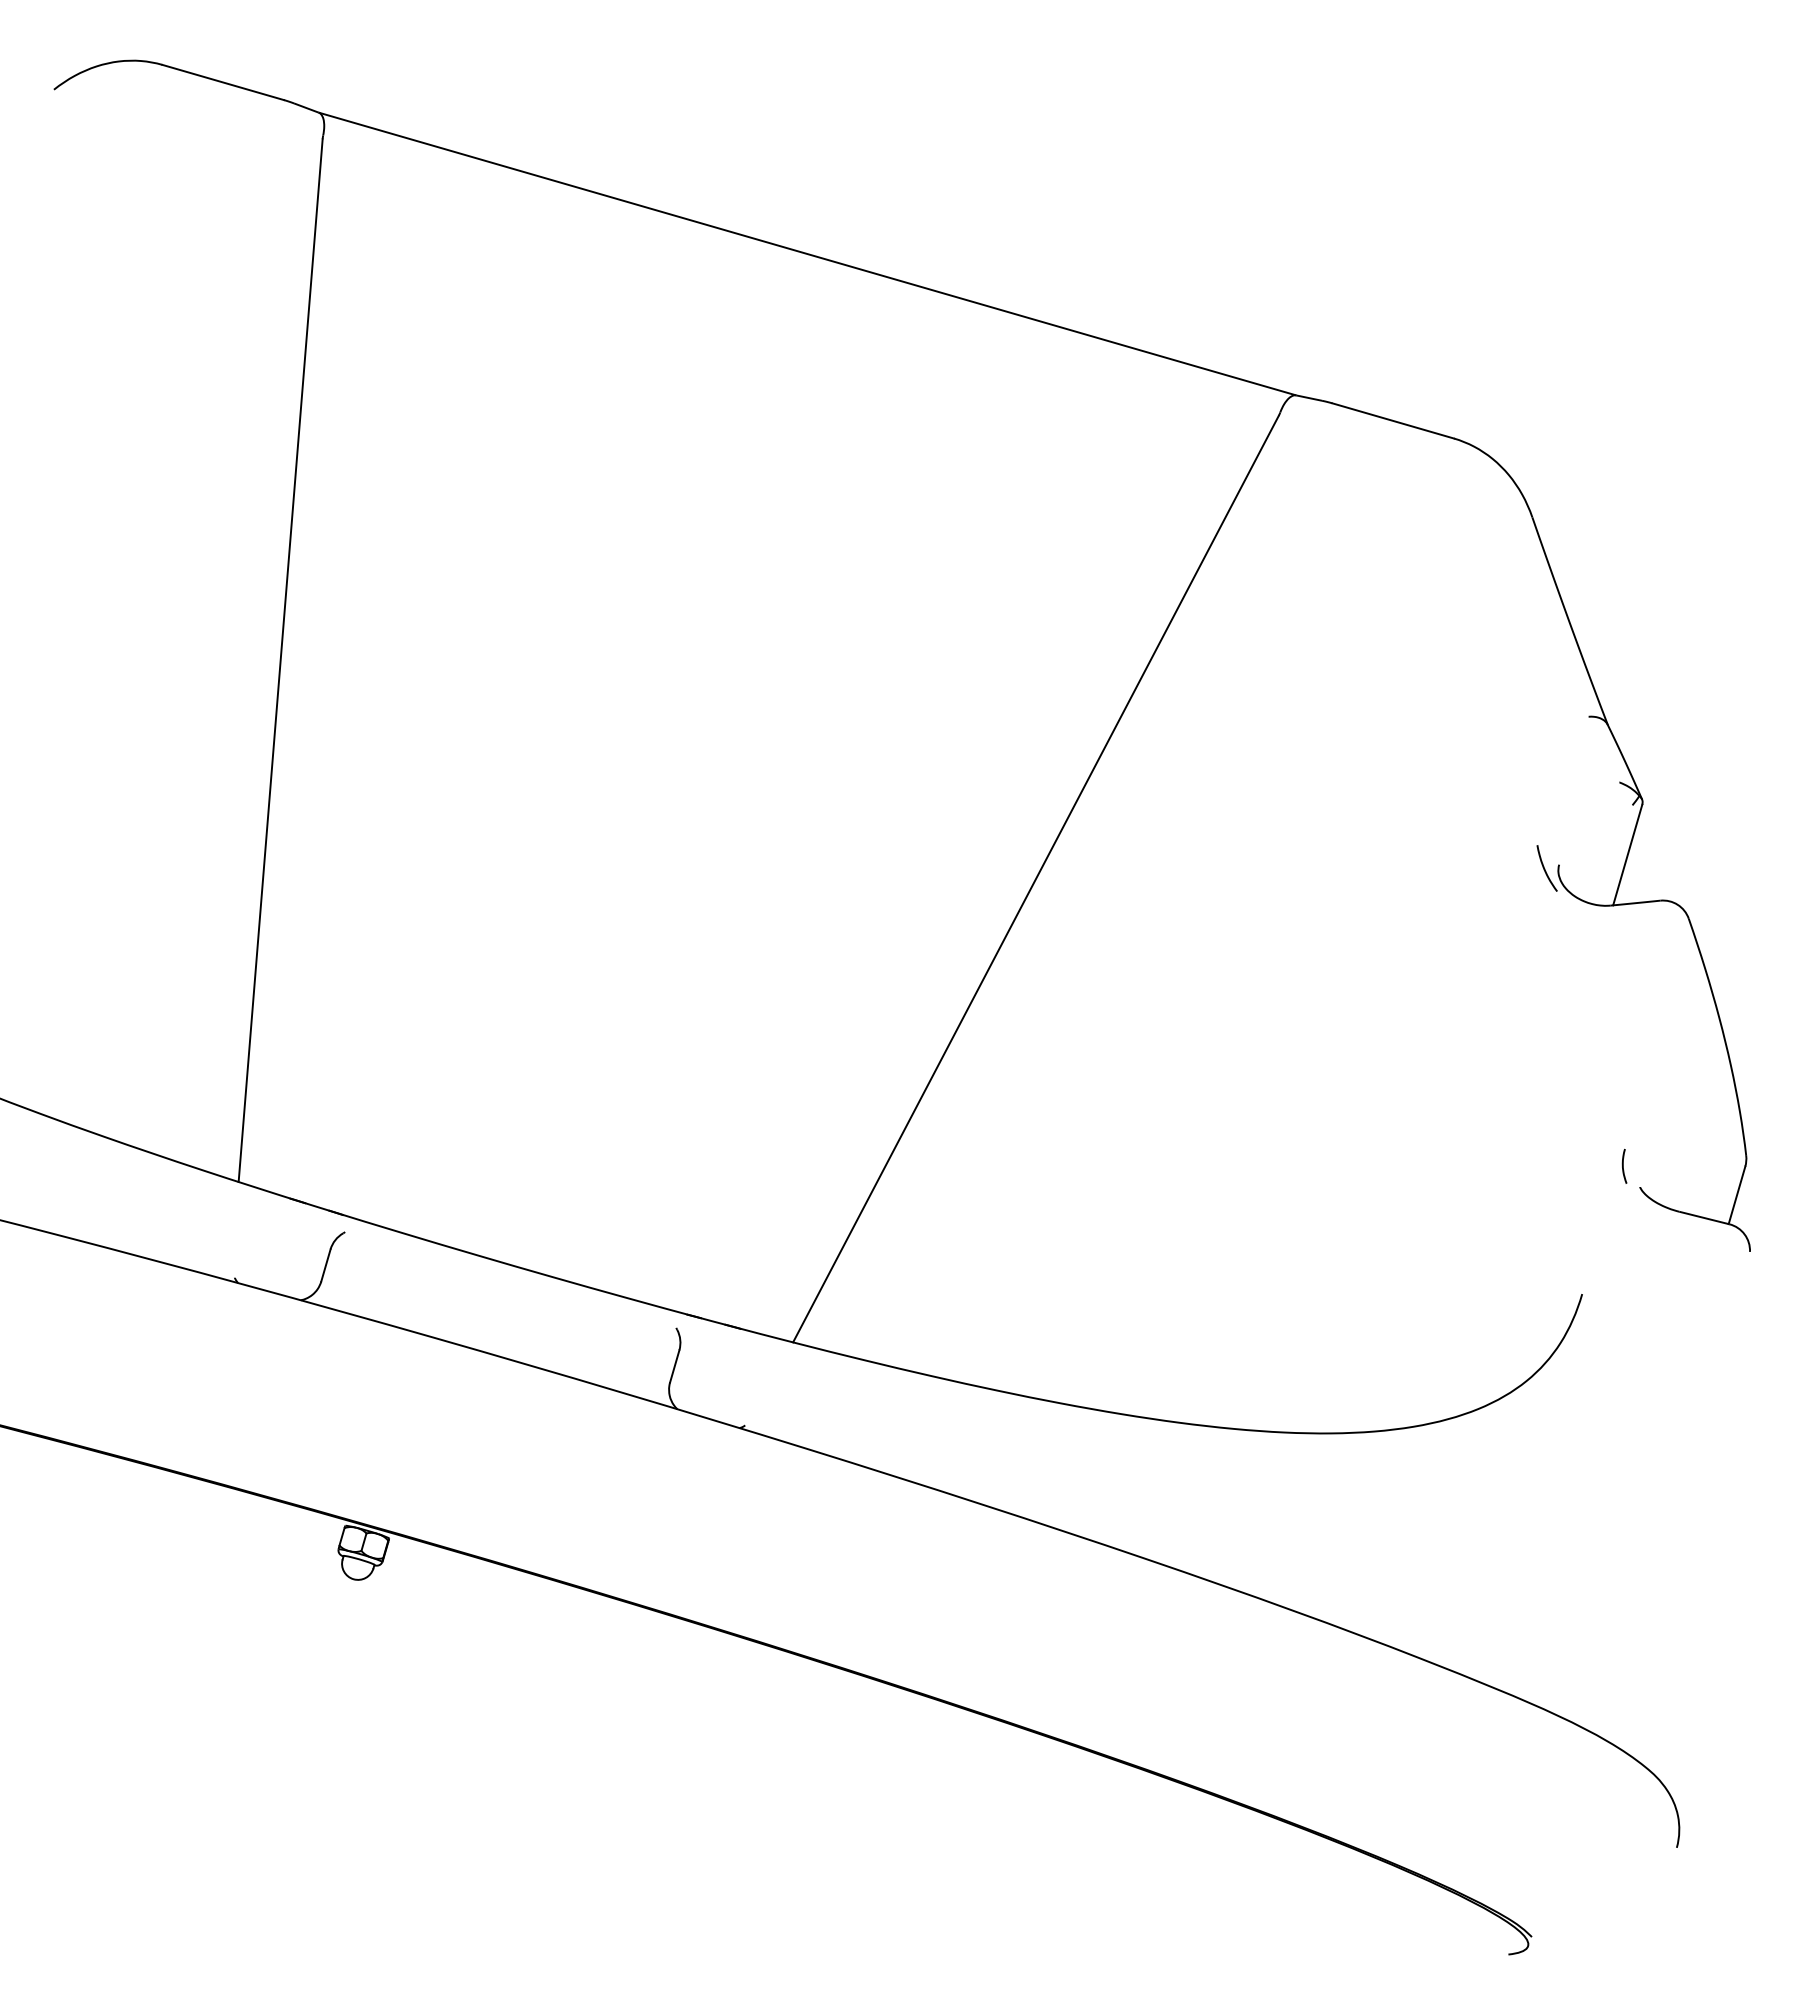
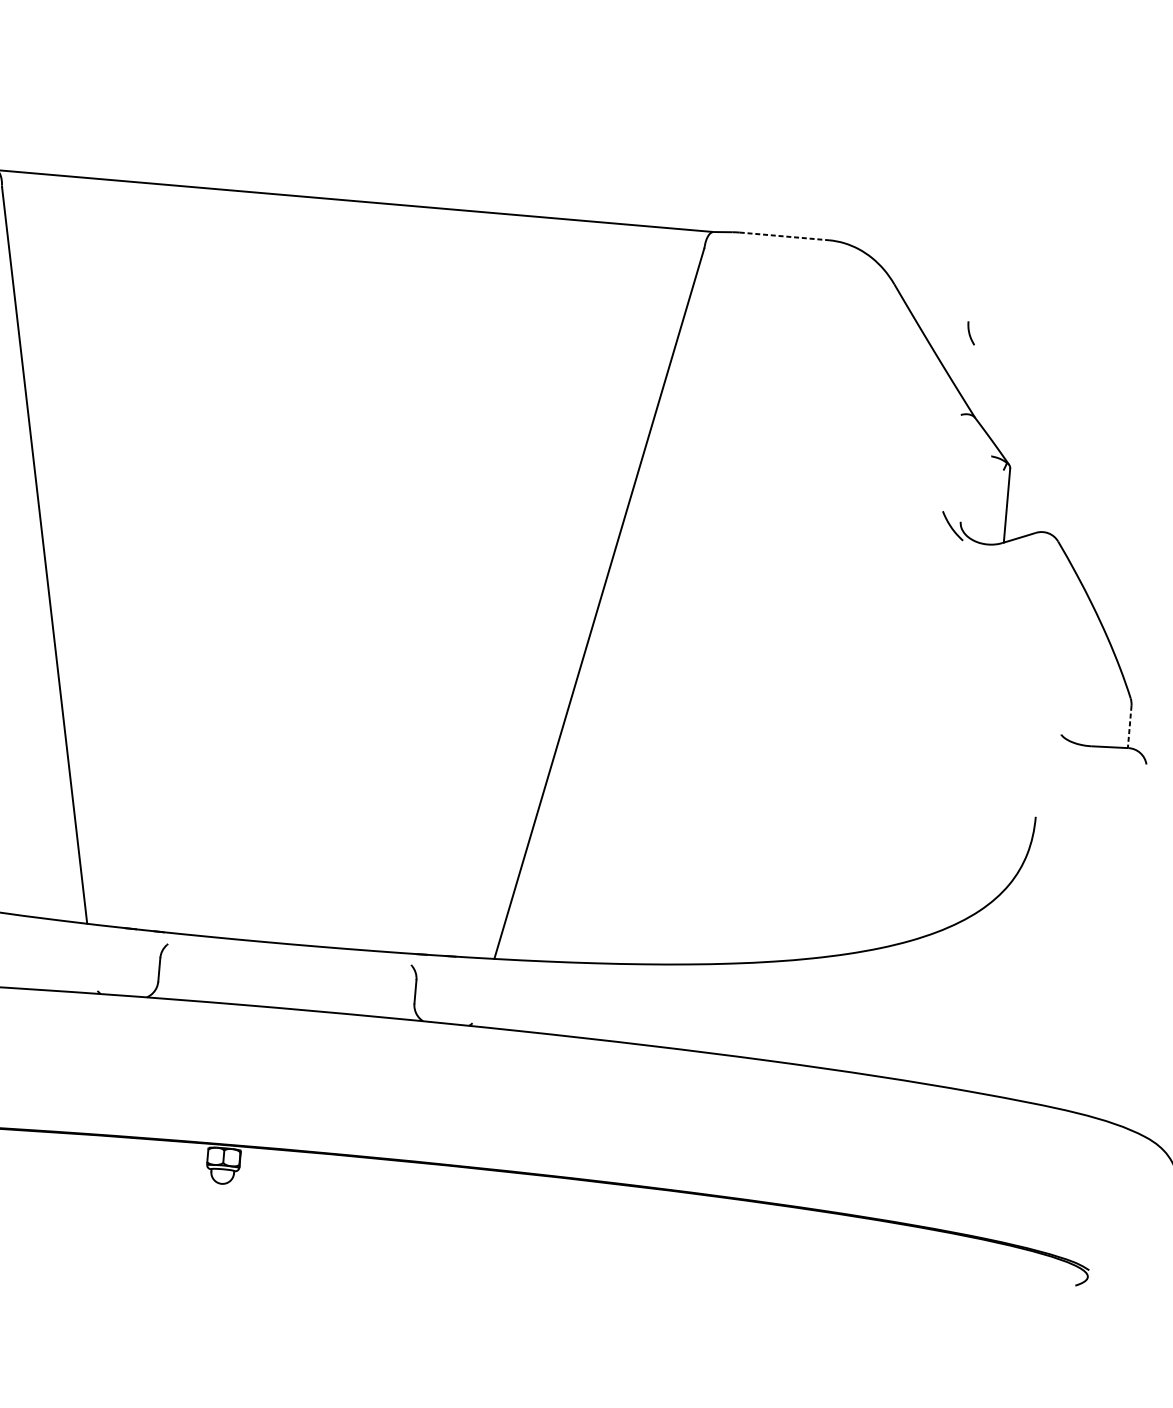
line: (1393, 421) -> (784, 236), solid -> dashed
curve: (1623, 1165) -> (969, 332), moved
line: (1737, 1195) -> (1130, 727), solid -> dashed

